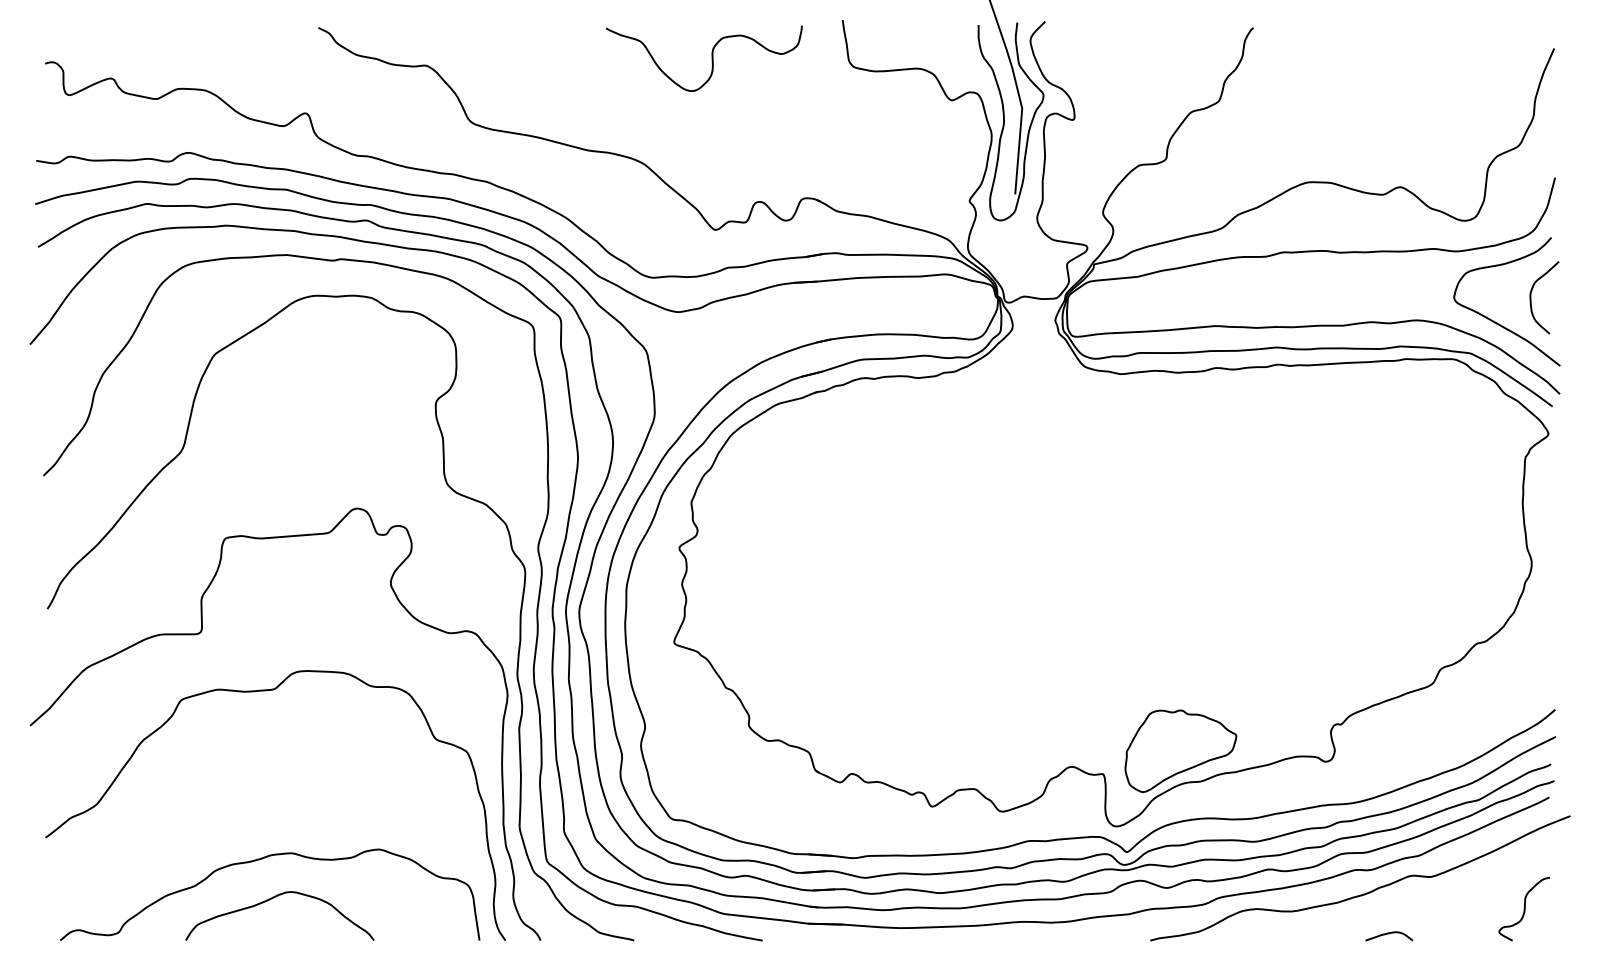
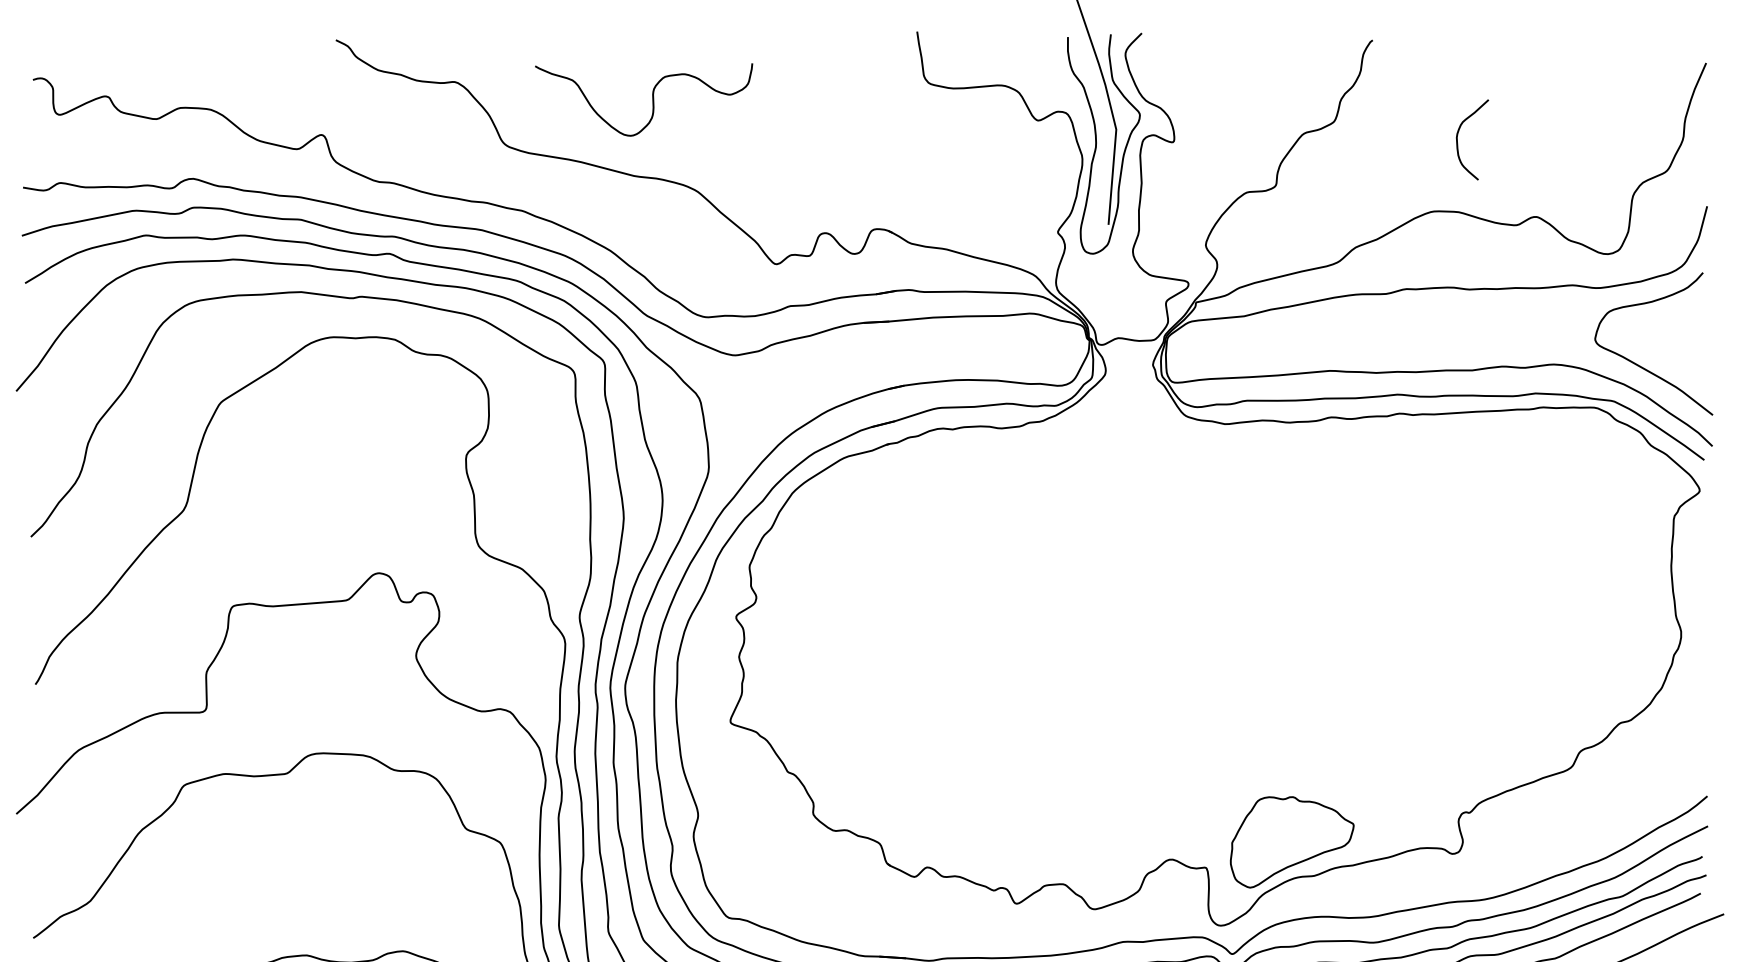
curve: (711, 58) -> (652, 99), moved
curve: (1531, 297) -> (1458, 139), moved

